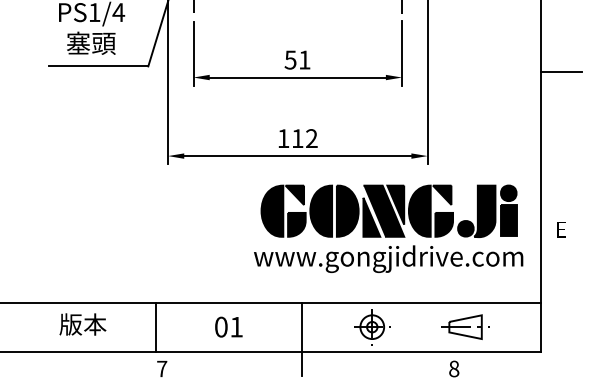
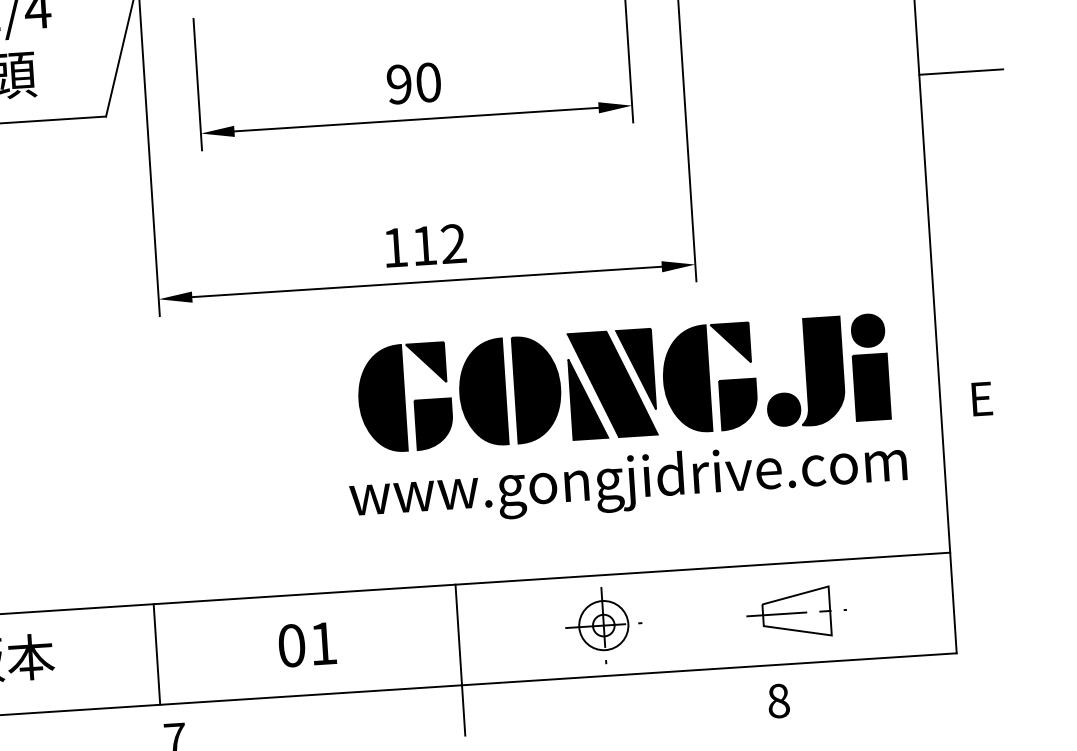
text: (297, 59) -> (413, 82), 51 -> 90

